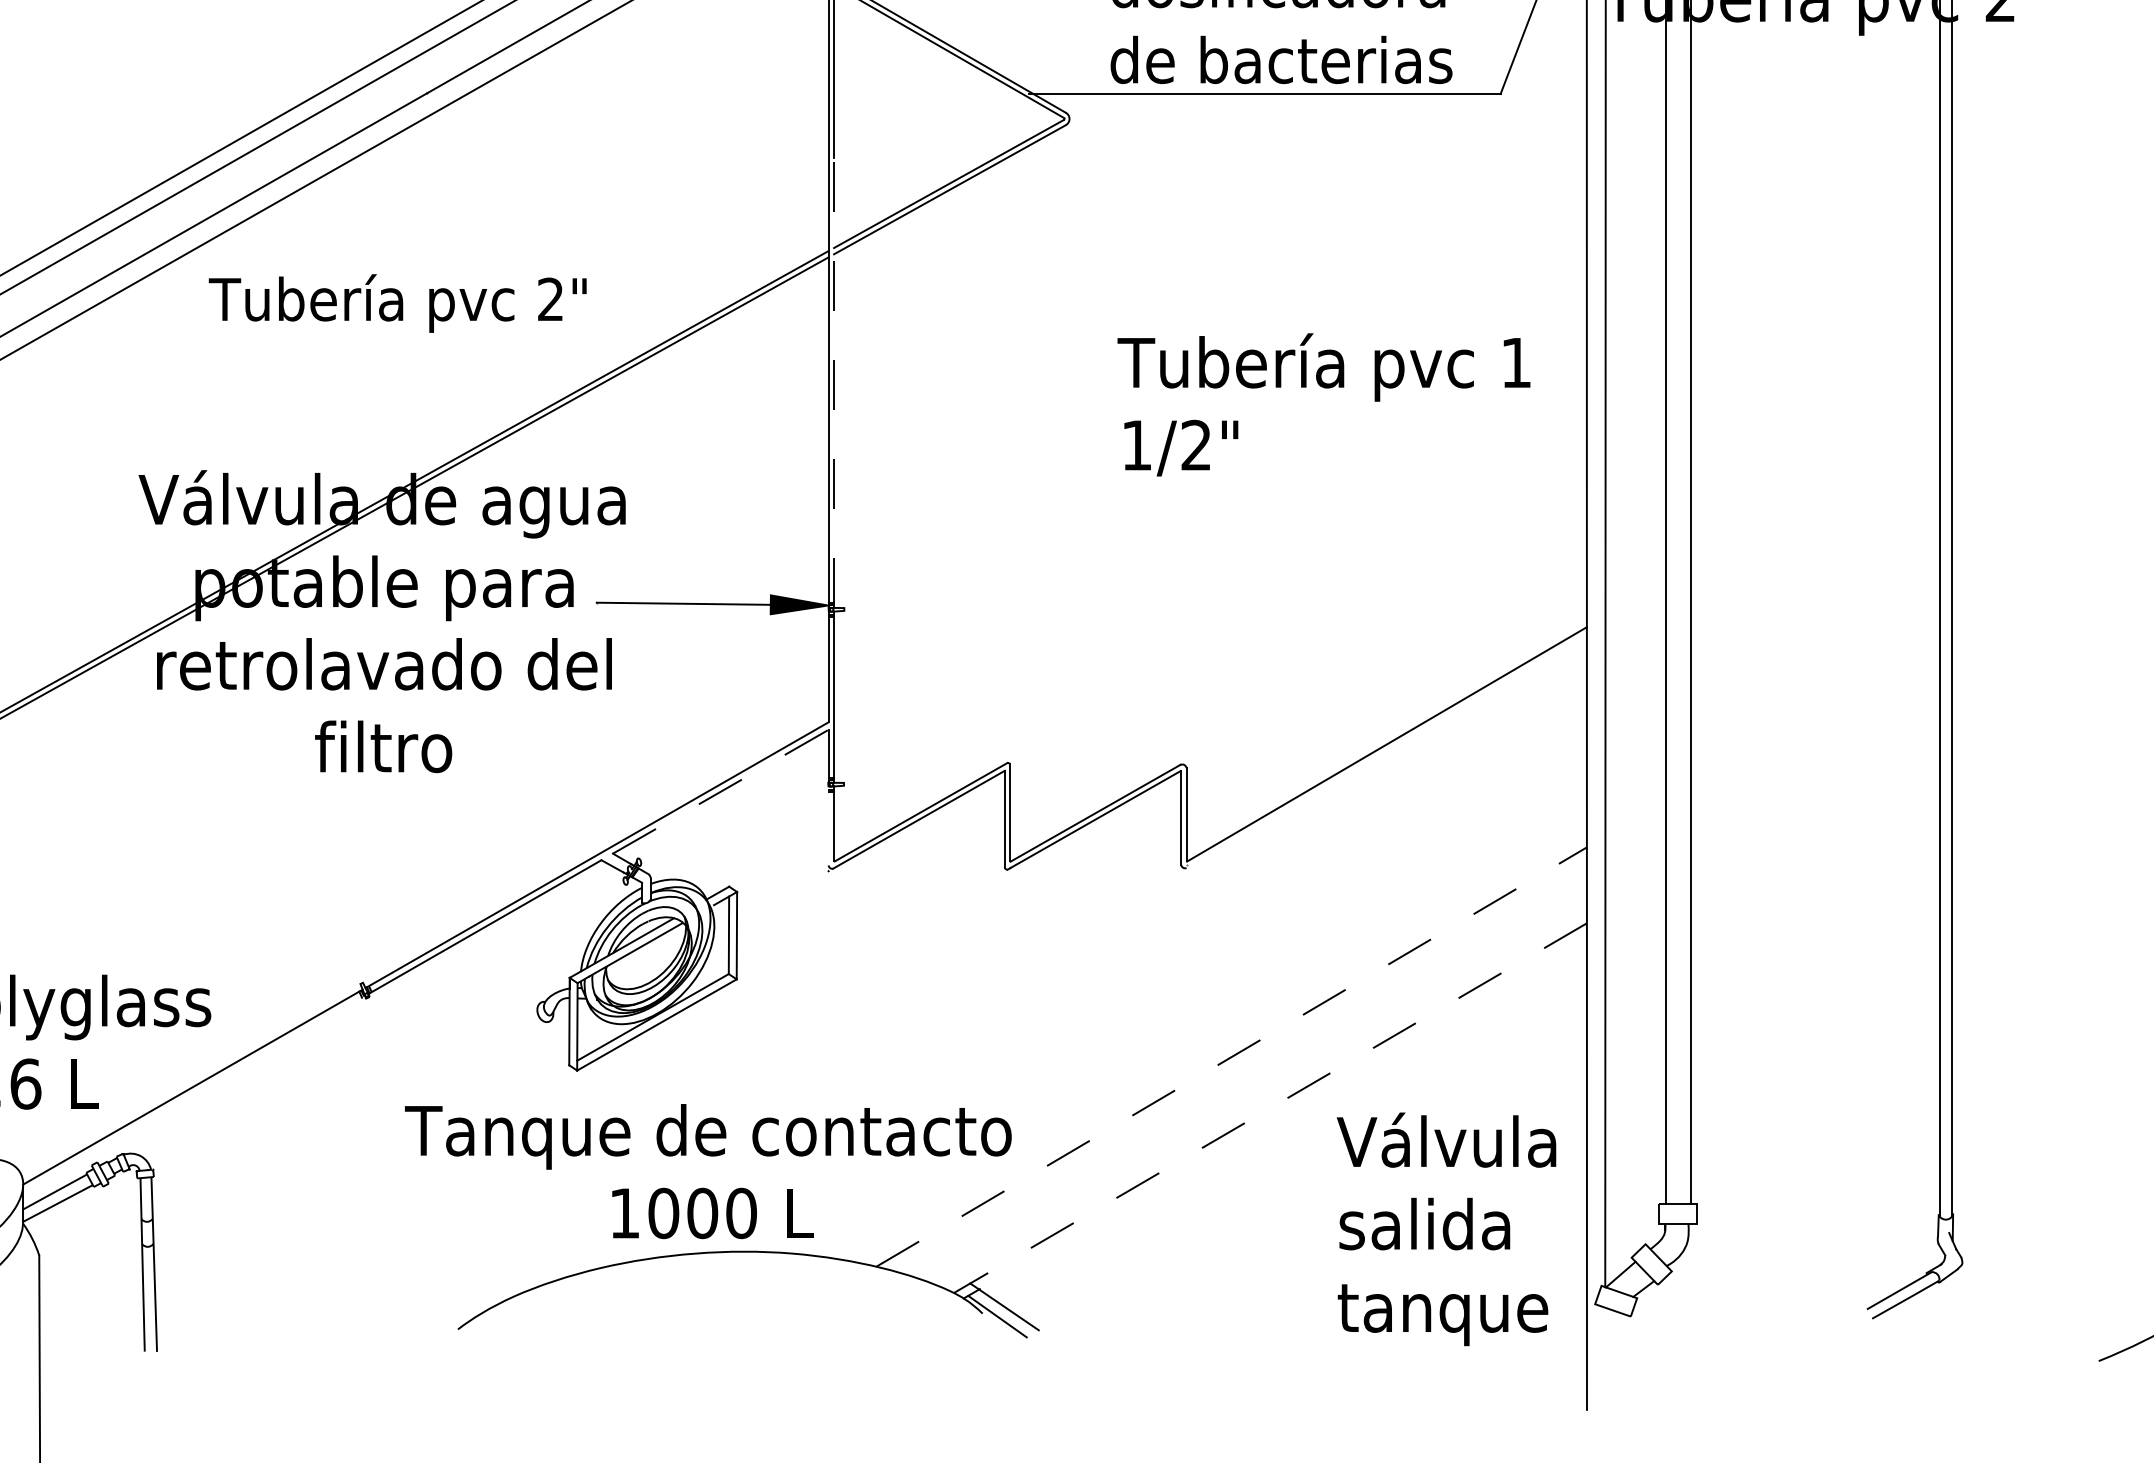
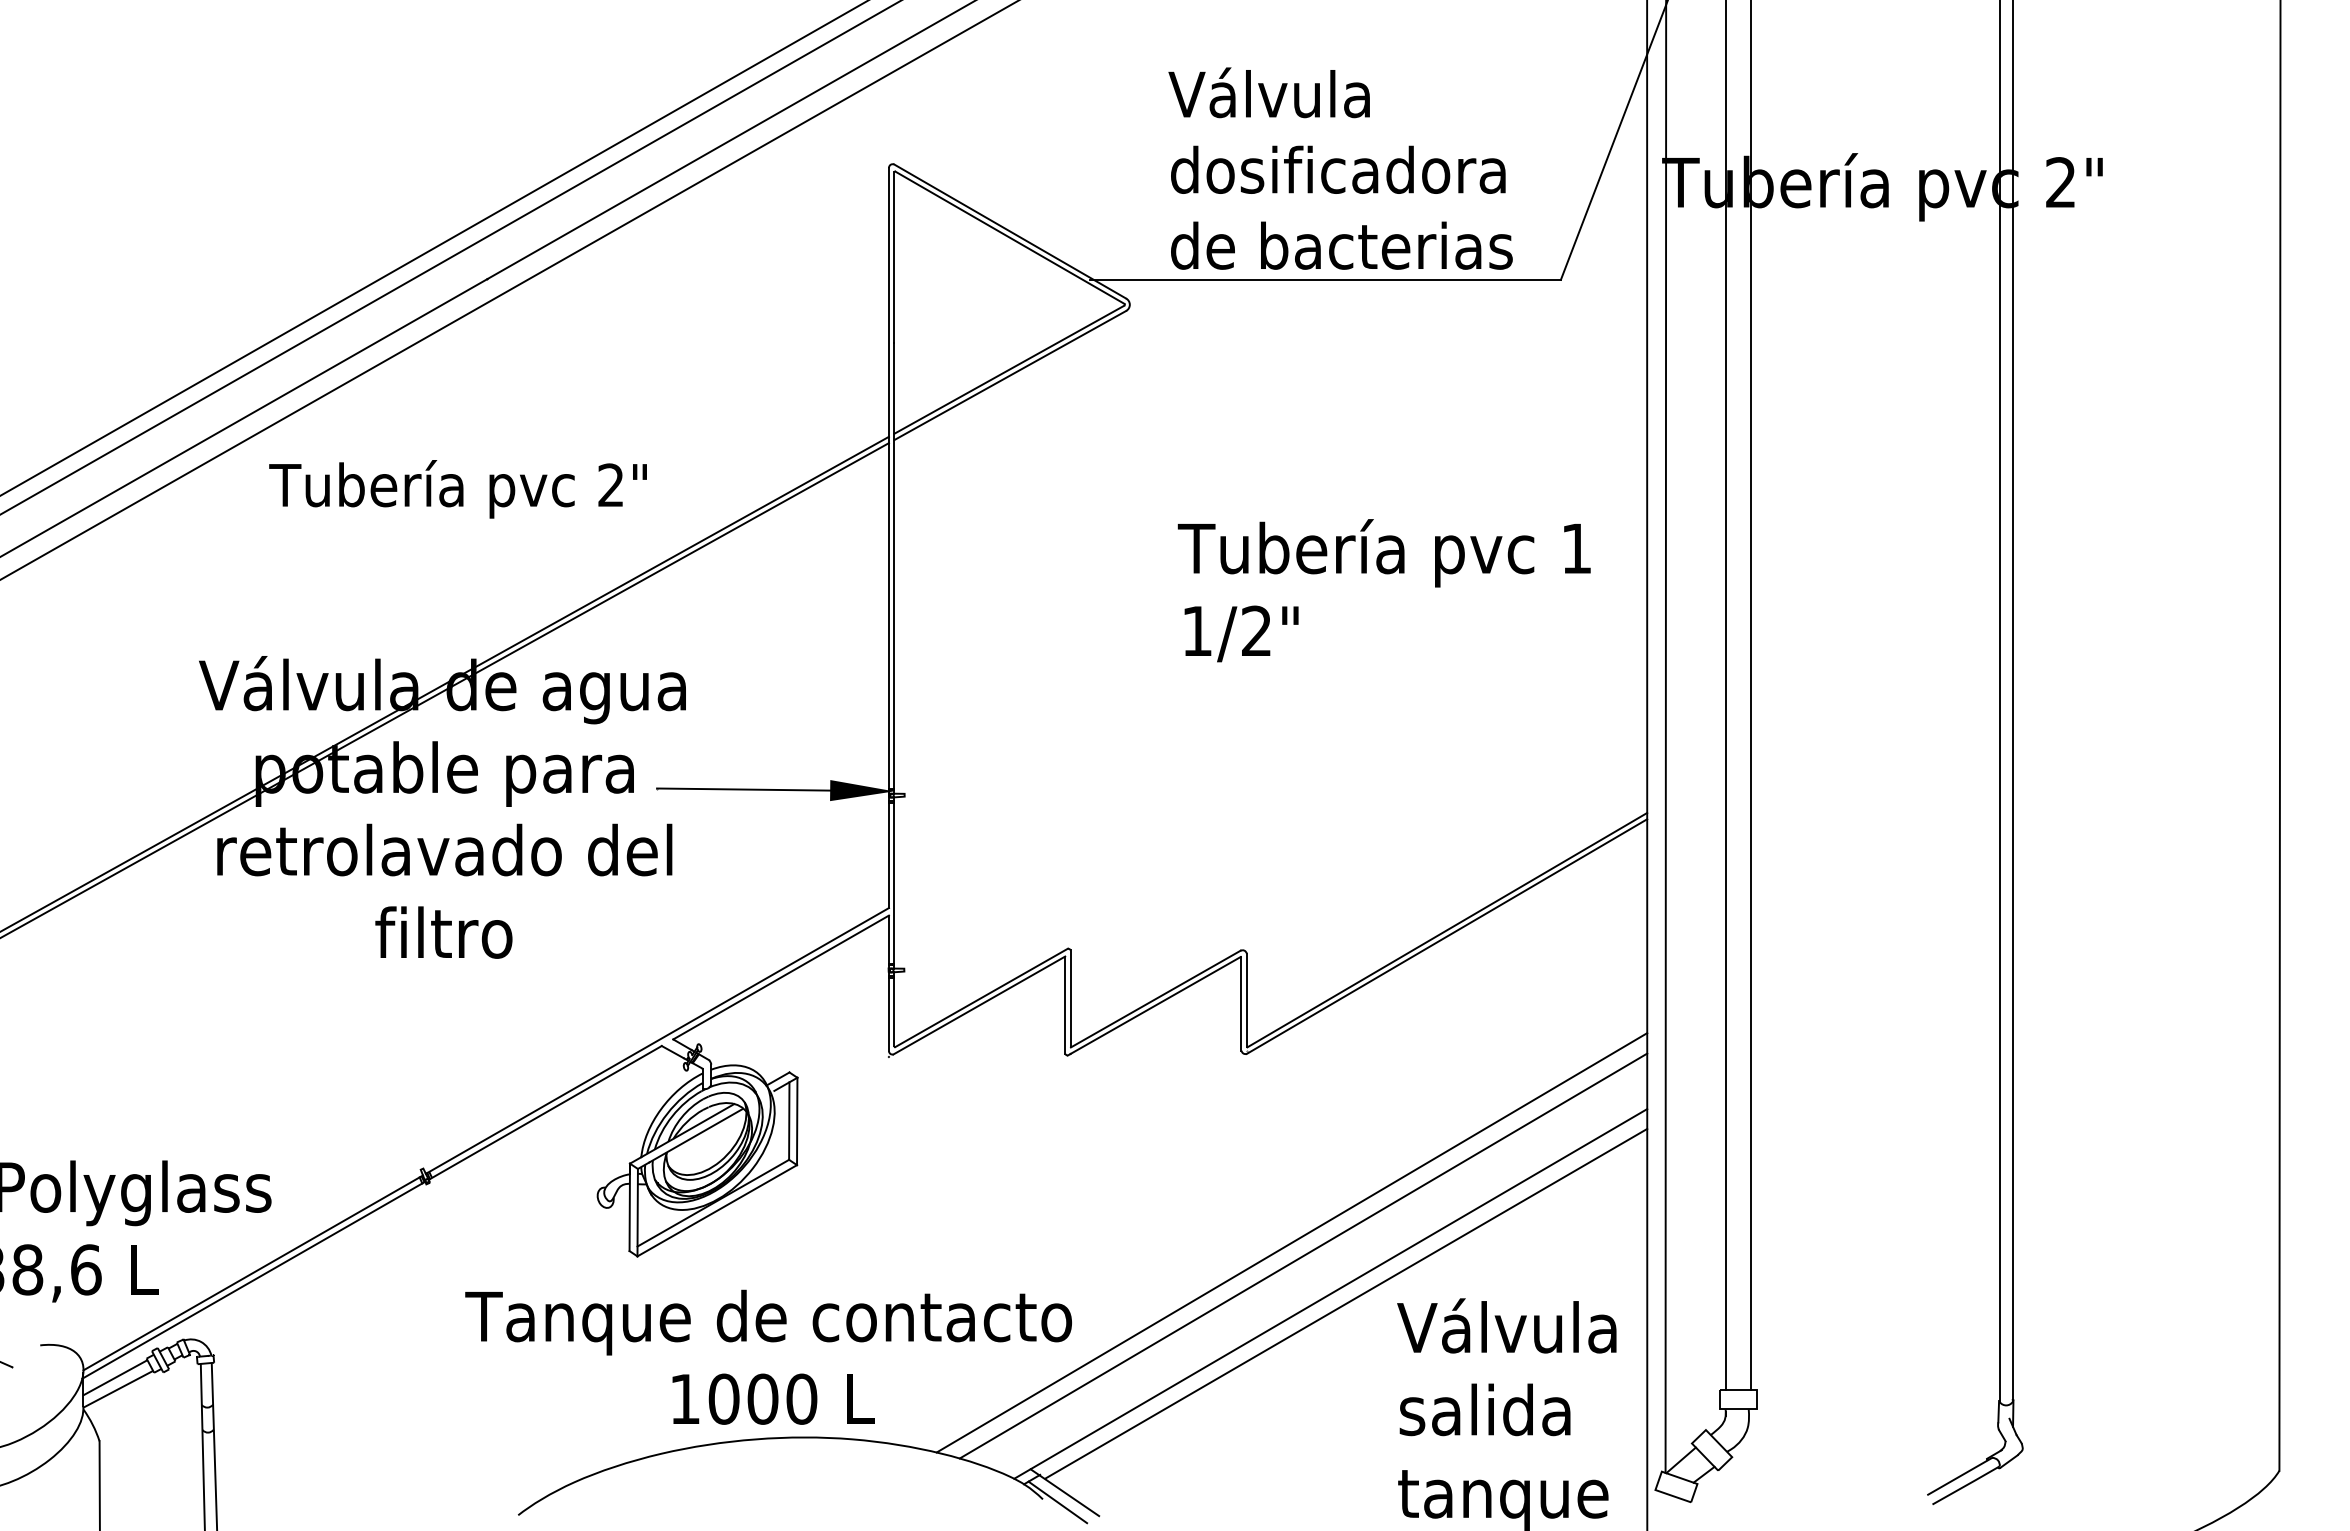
line: (834, 382) -> (894, 568), dashed -> solid
line: (1386, 750) -> (1446, 936), added
line: (721, 791) -> (781, 977), dashed -> solid
line: (828, 825) -> (888, 1011), added
line: (1232, 1056) -> (1292, 1242), dashed -> solid
line: (1243, 1069) -> (1303, 1255), added
line: (193, 1093) -> (253, 1279), added
line: (1270, 1107) -> (1330, 1293), dashed -> solid
line: (1286, 1117) -> (1346, 1303), added

